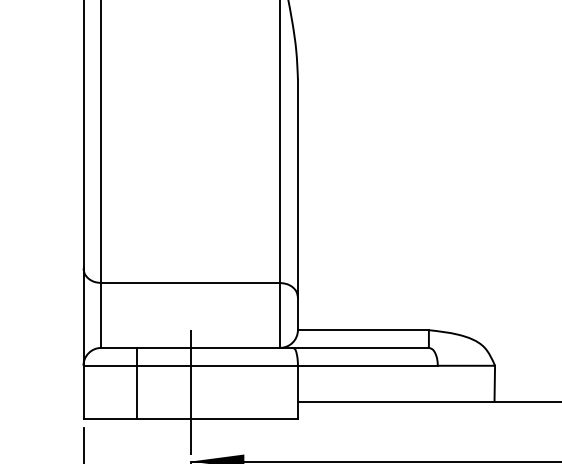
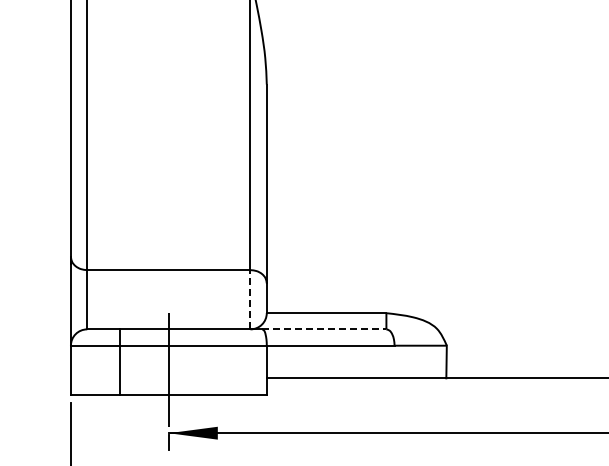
line: (280, 315) -> (250, 299), solid -> dashed
line: (361, 348) -> (324, 329), solid -> dashed

